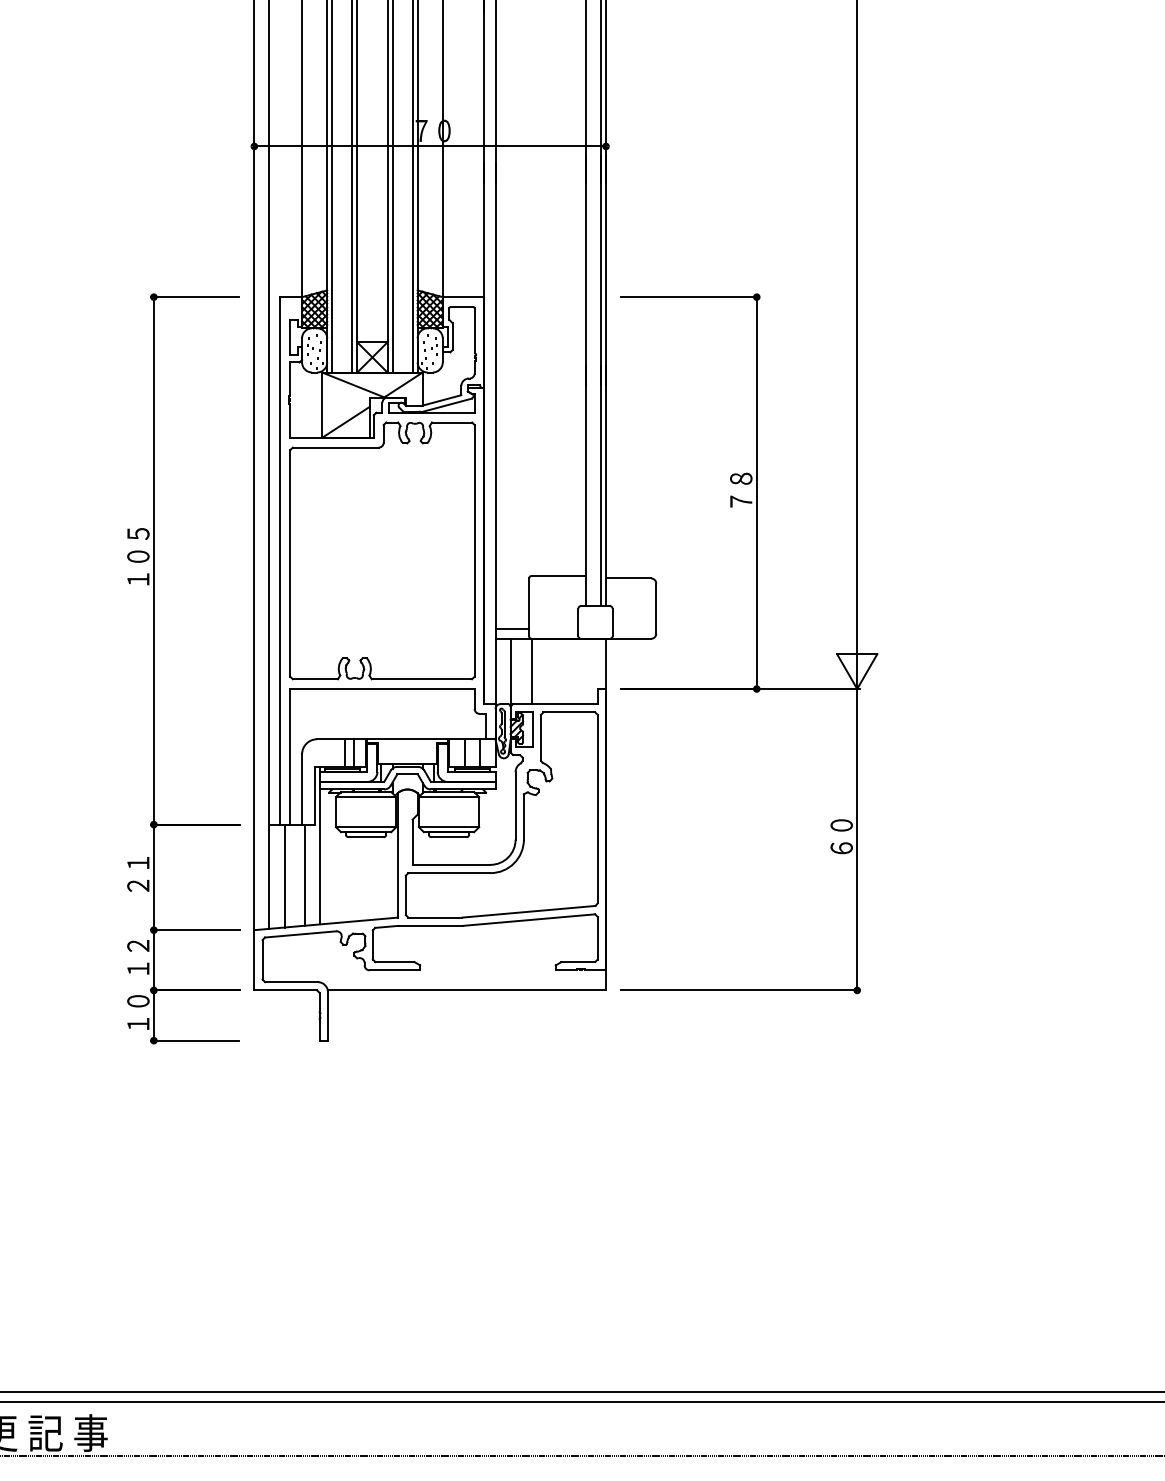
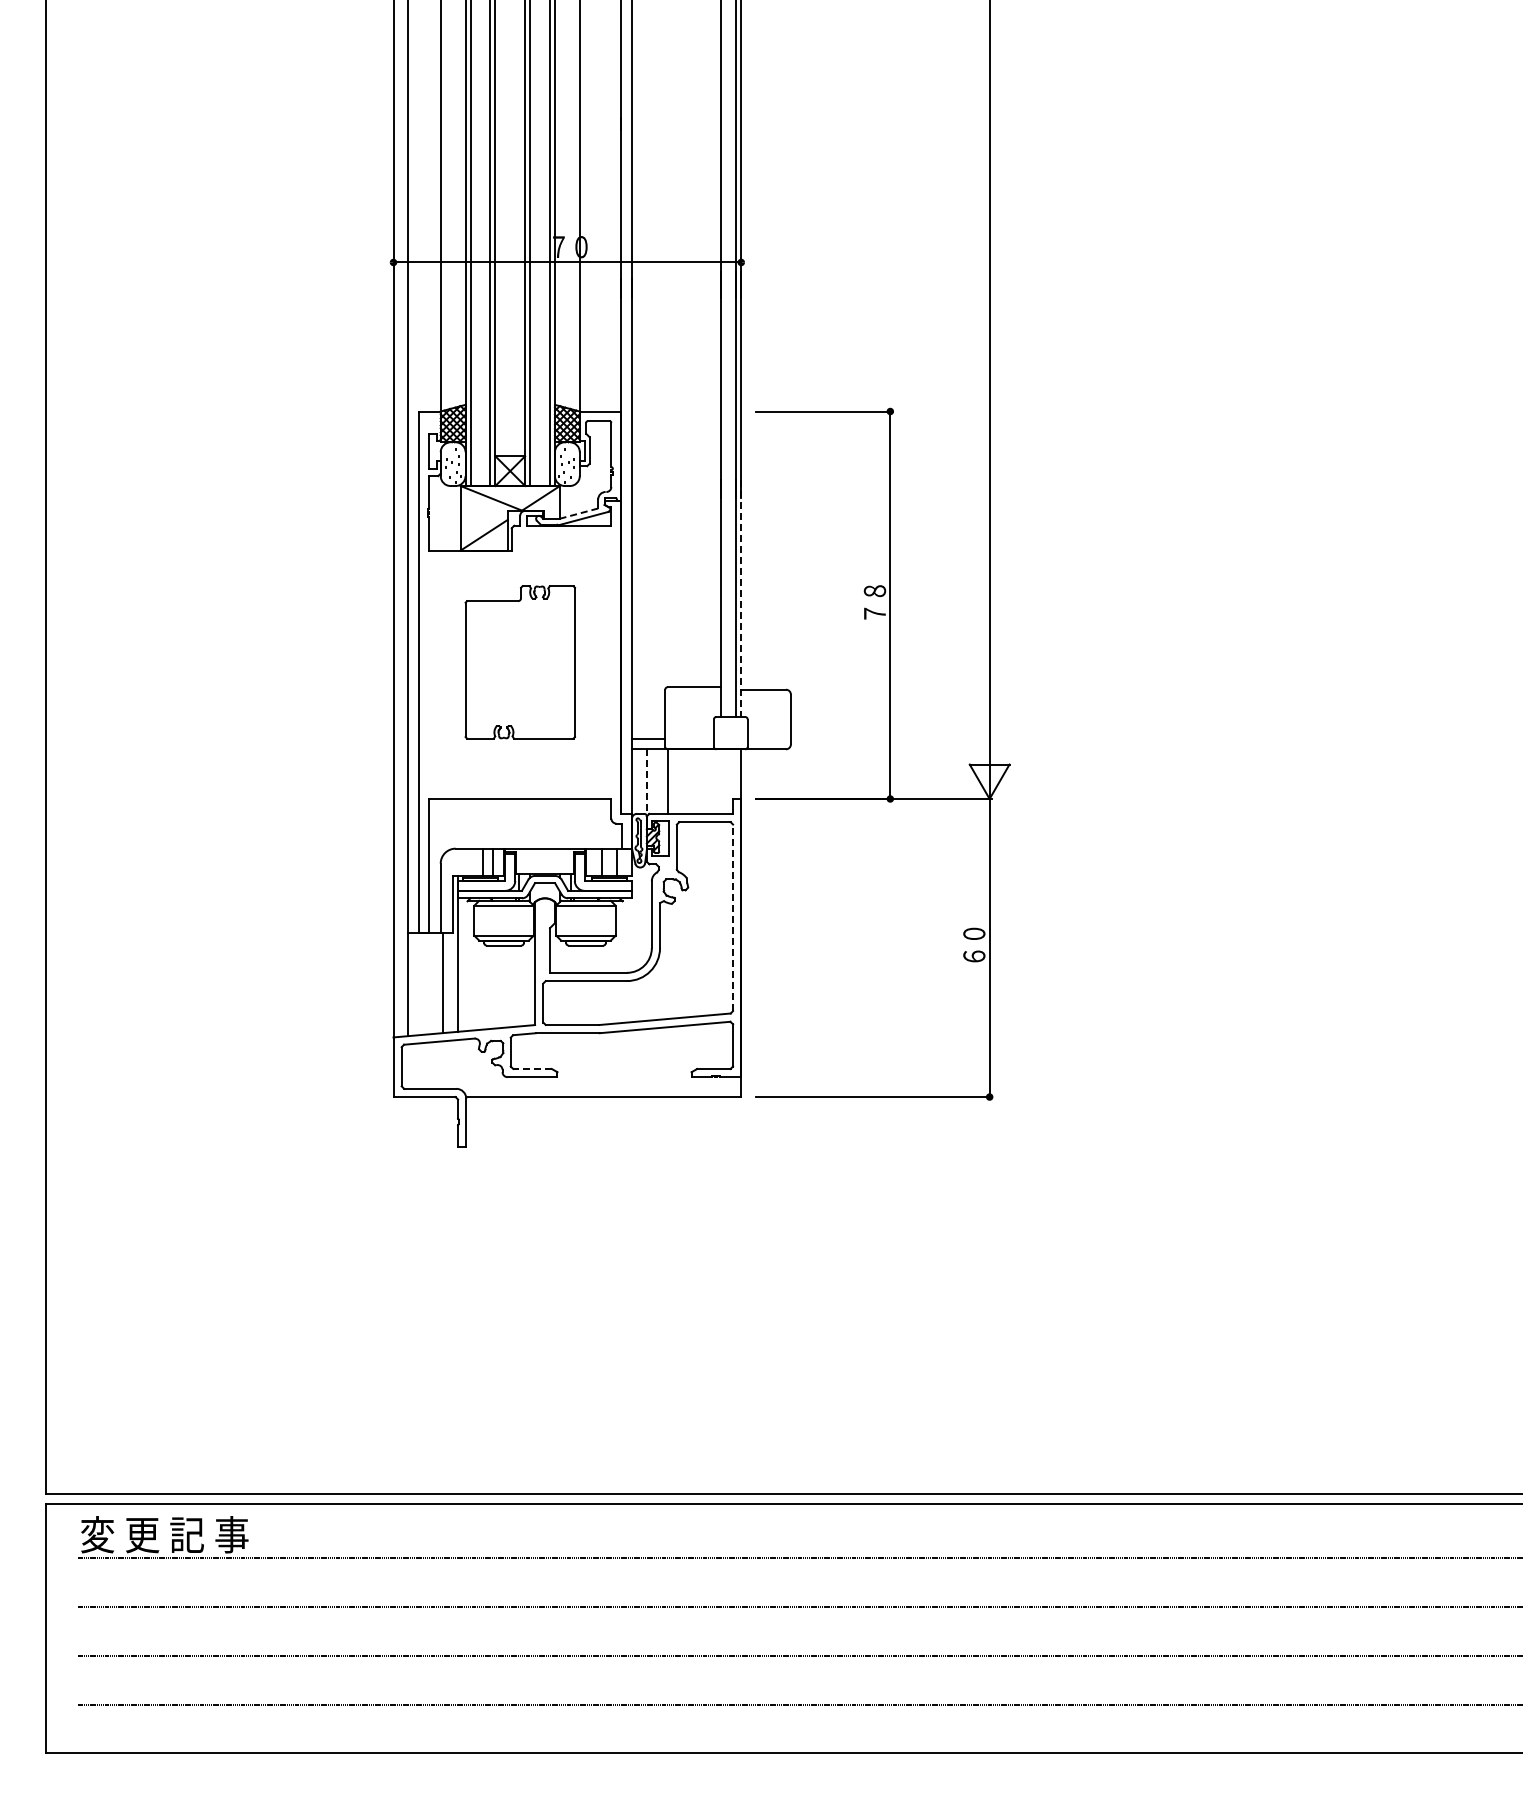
line: (441, 400) -> (578, 513), solid -> dashed
line: (606, 486) -> (741, 598), solid -> dashed
part: (382, 550) -> (520, 662), size x0.6
part: (154, 668) -> (294, 778), removed
line: (510, 672) -> (646, 782), solid -> dashed
line: (598, 808) -> (733, 917), solid -> dashed
line: (284, 875) -> (423, 983), removed
line: (394, 961) -> (532, 1068), solid -> dashed

